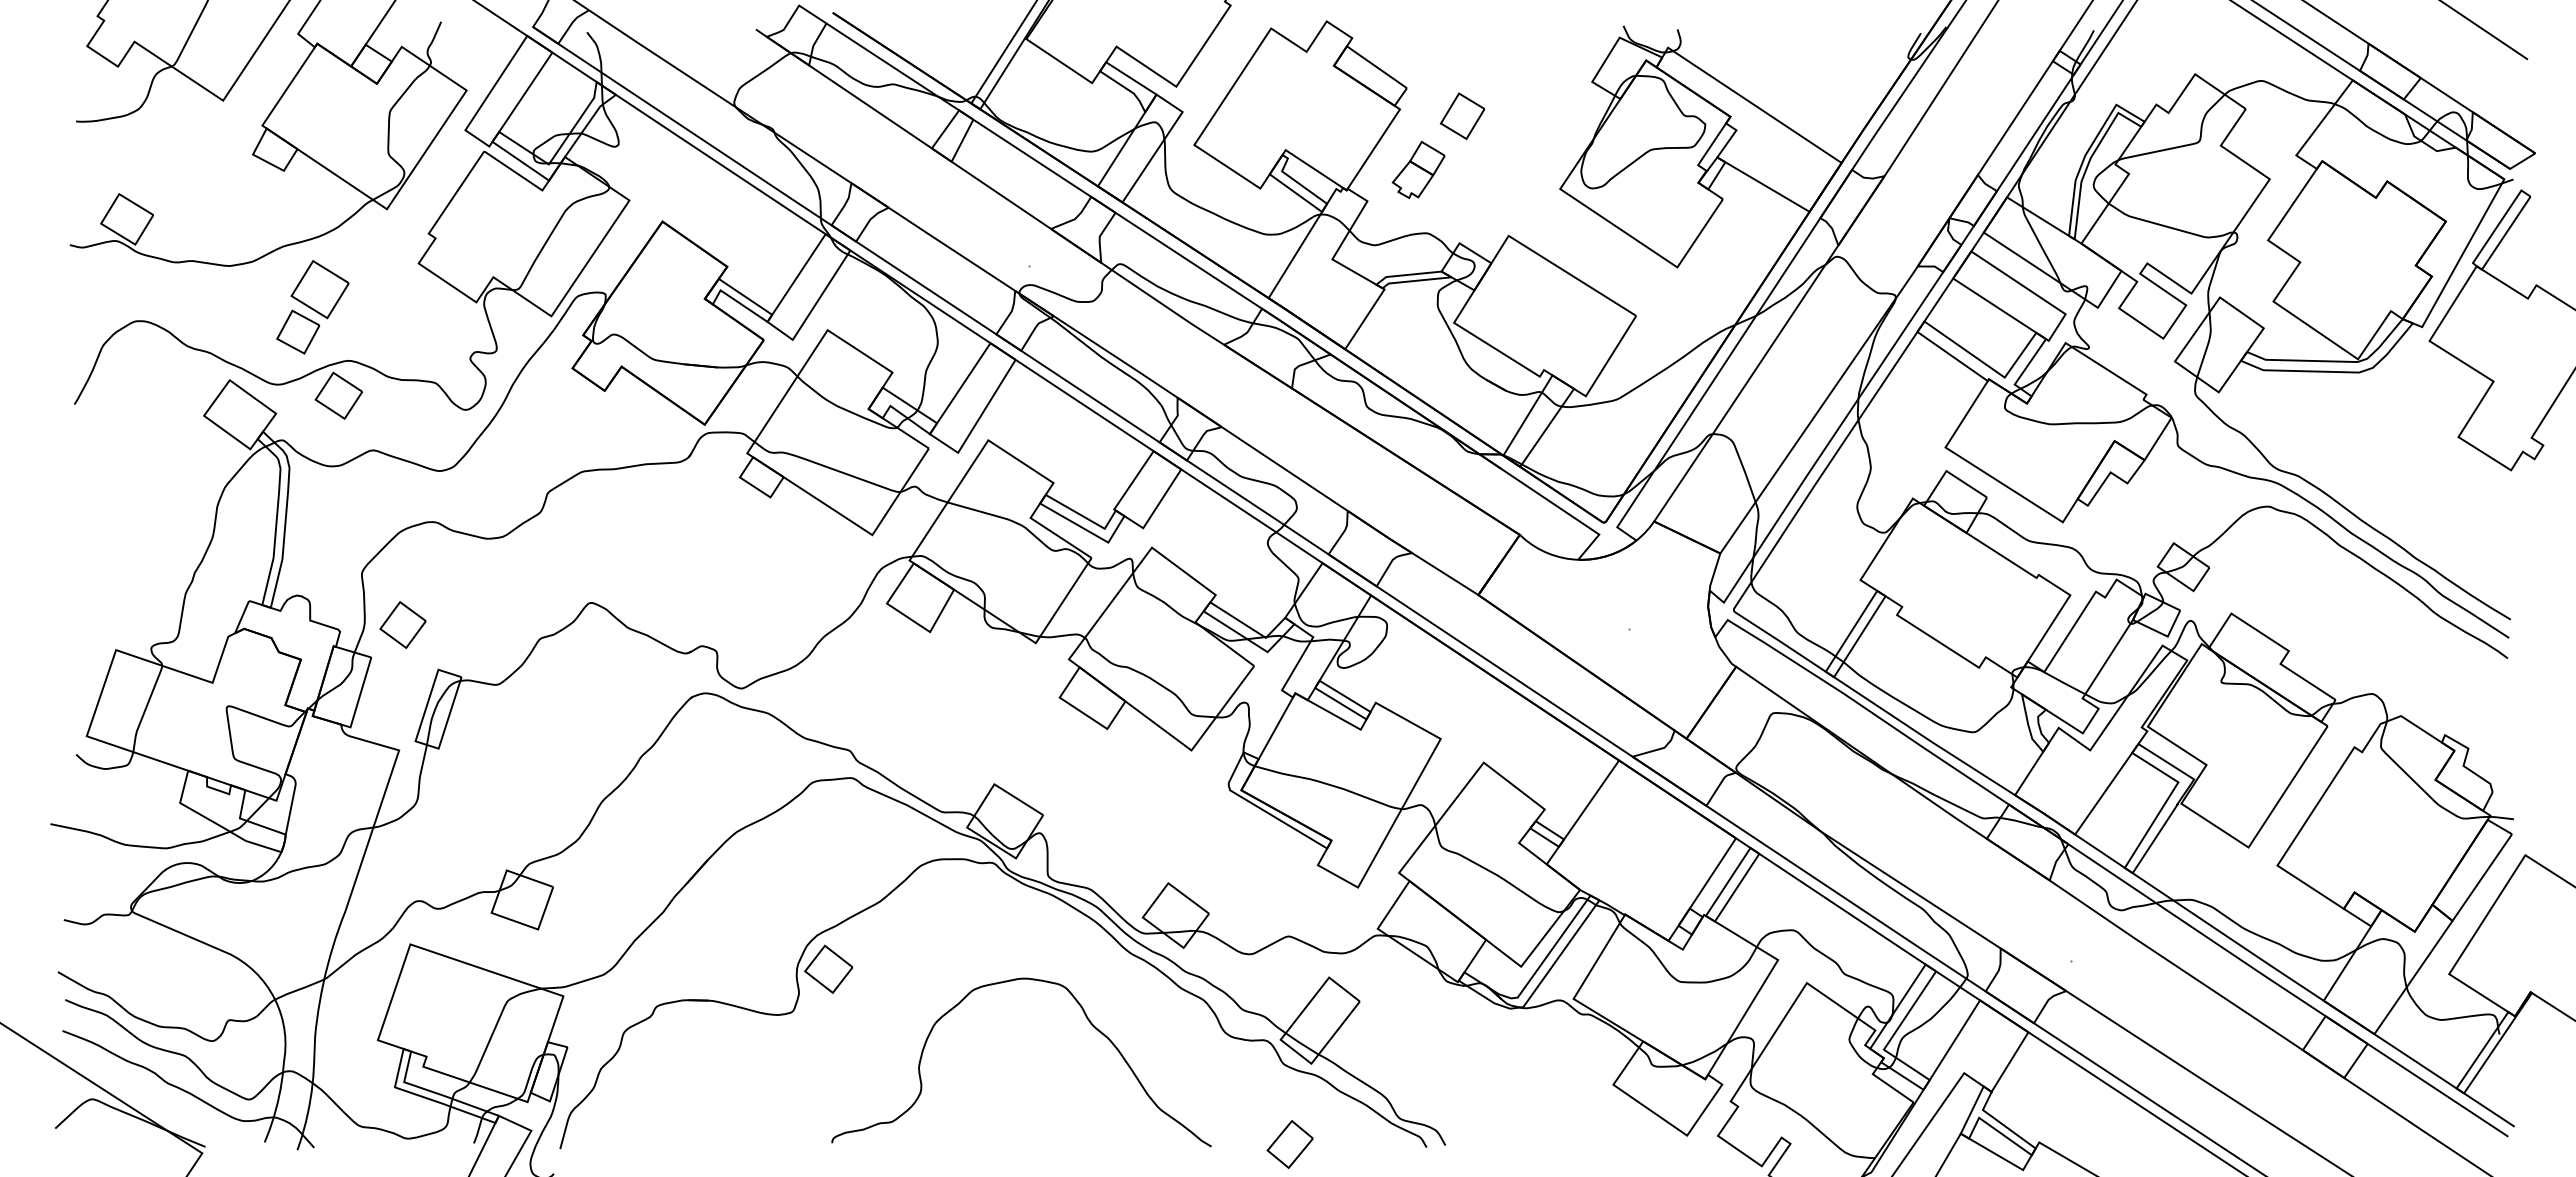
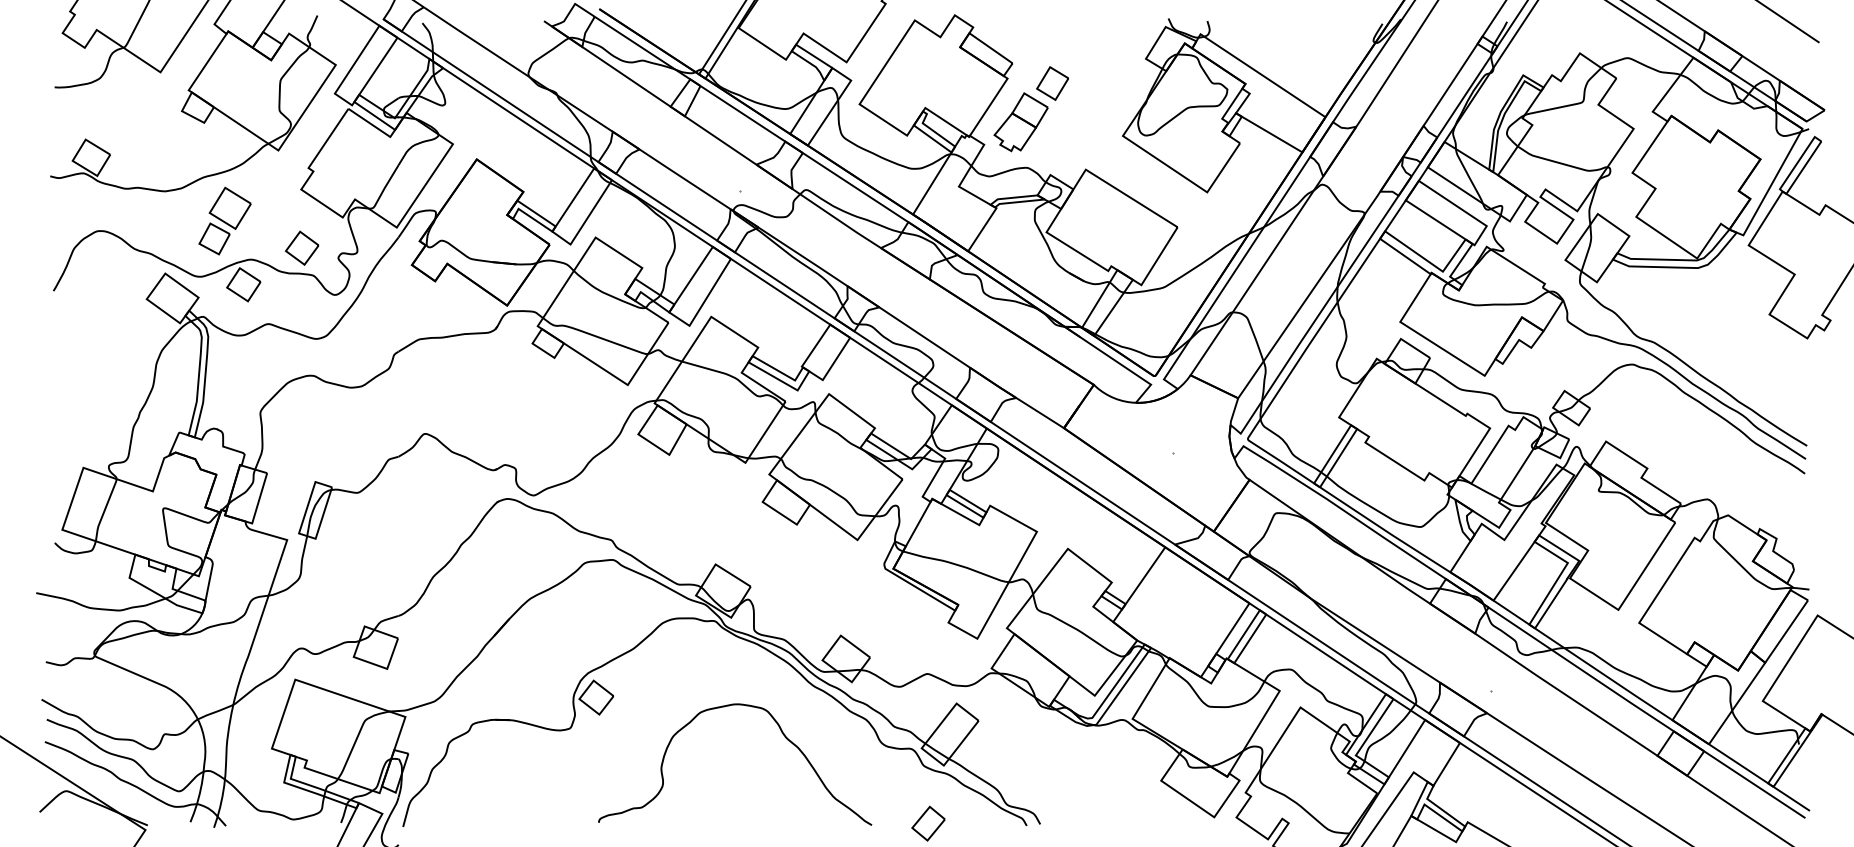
part: (1418, 169) -> (1020, 121), size x1.43
part: (402, 624) -> (301, 247), moved

